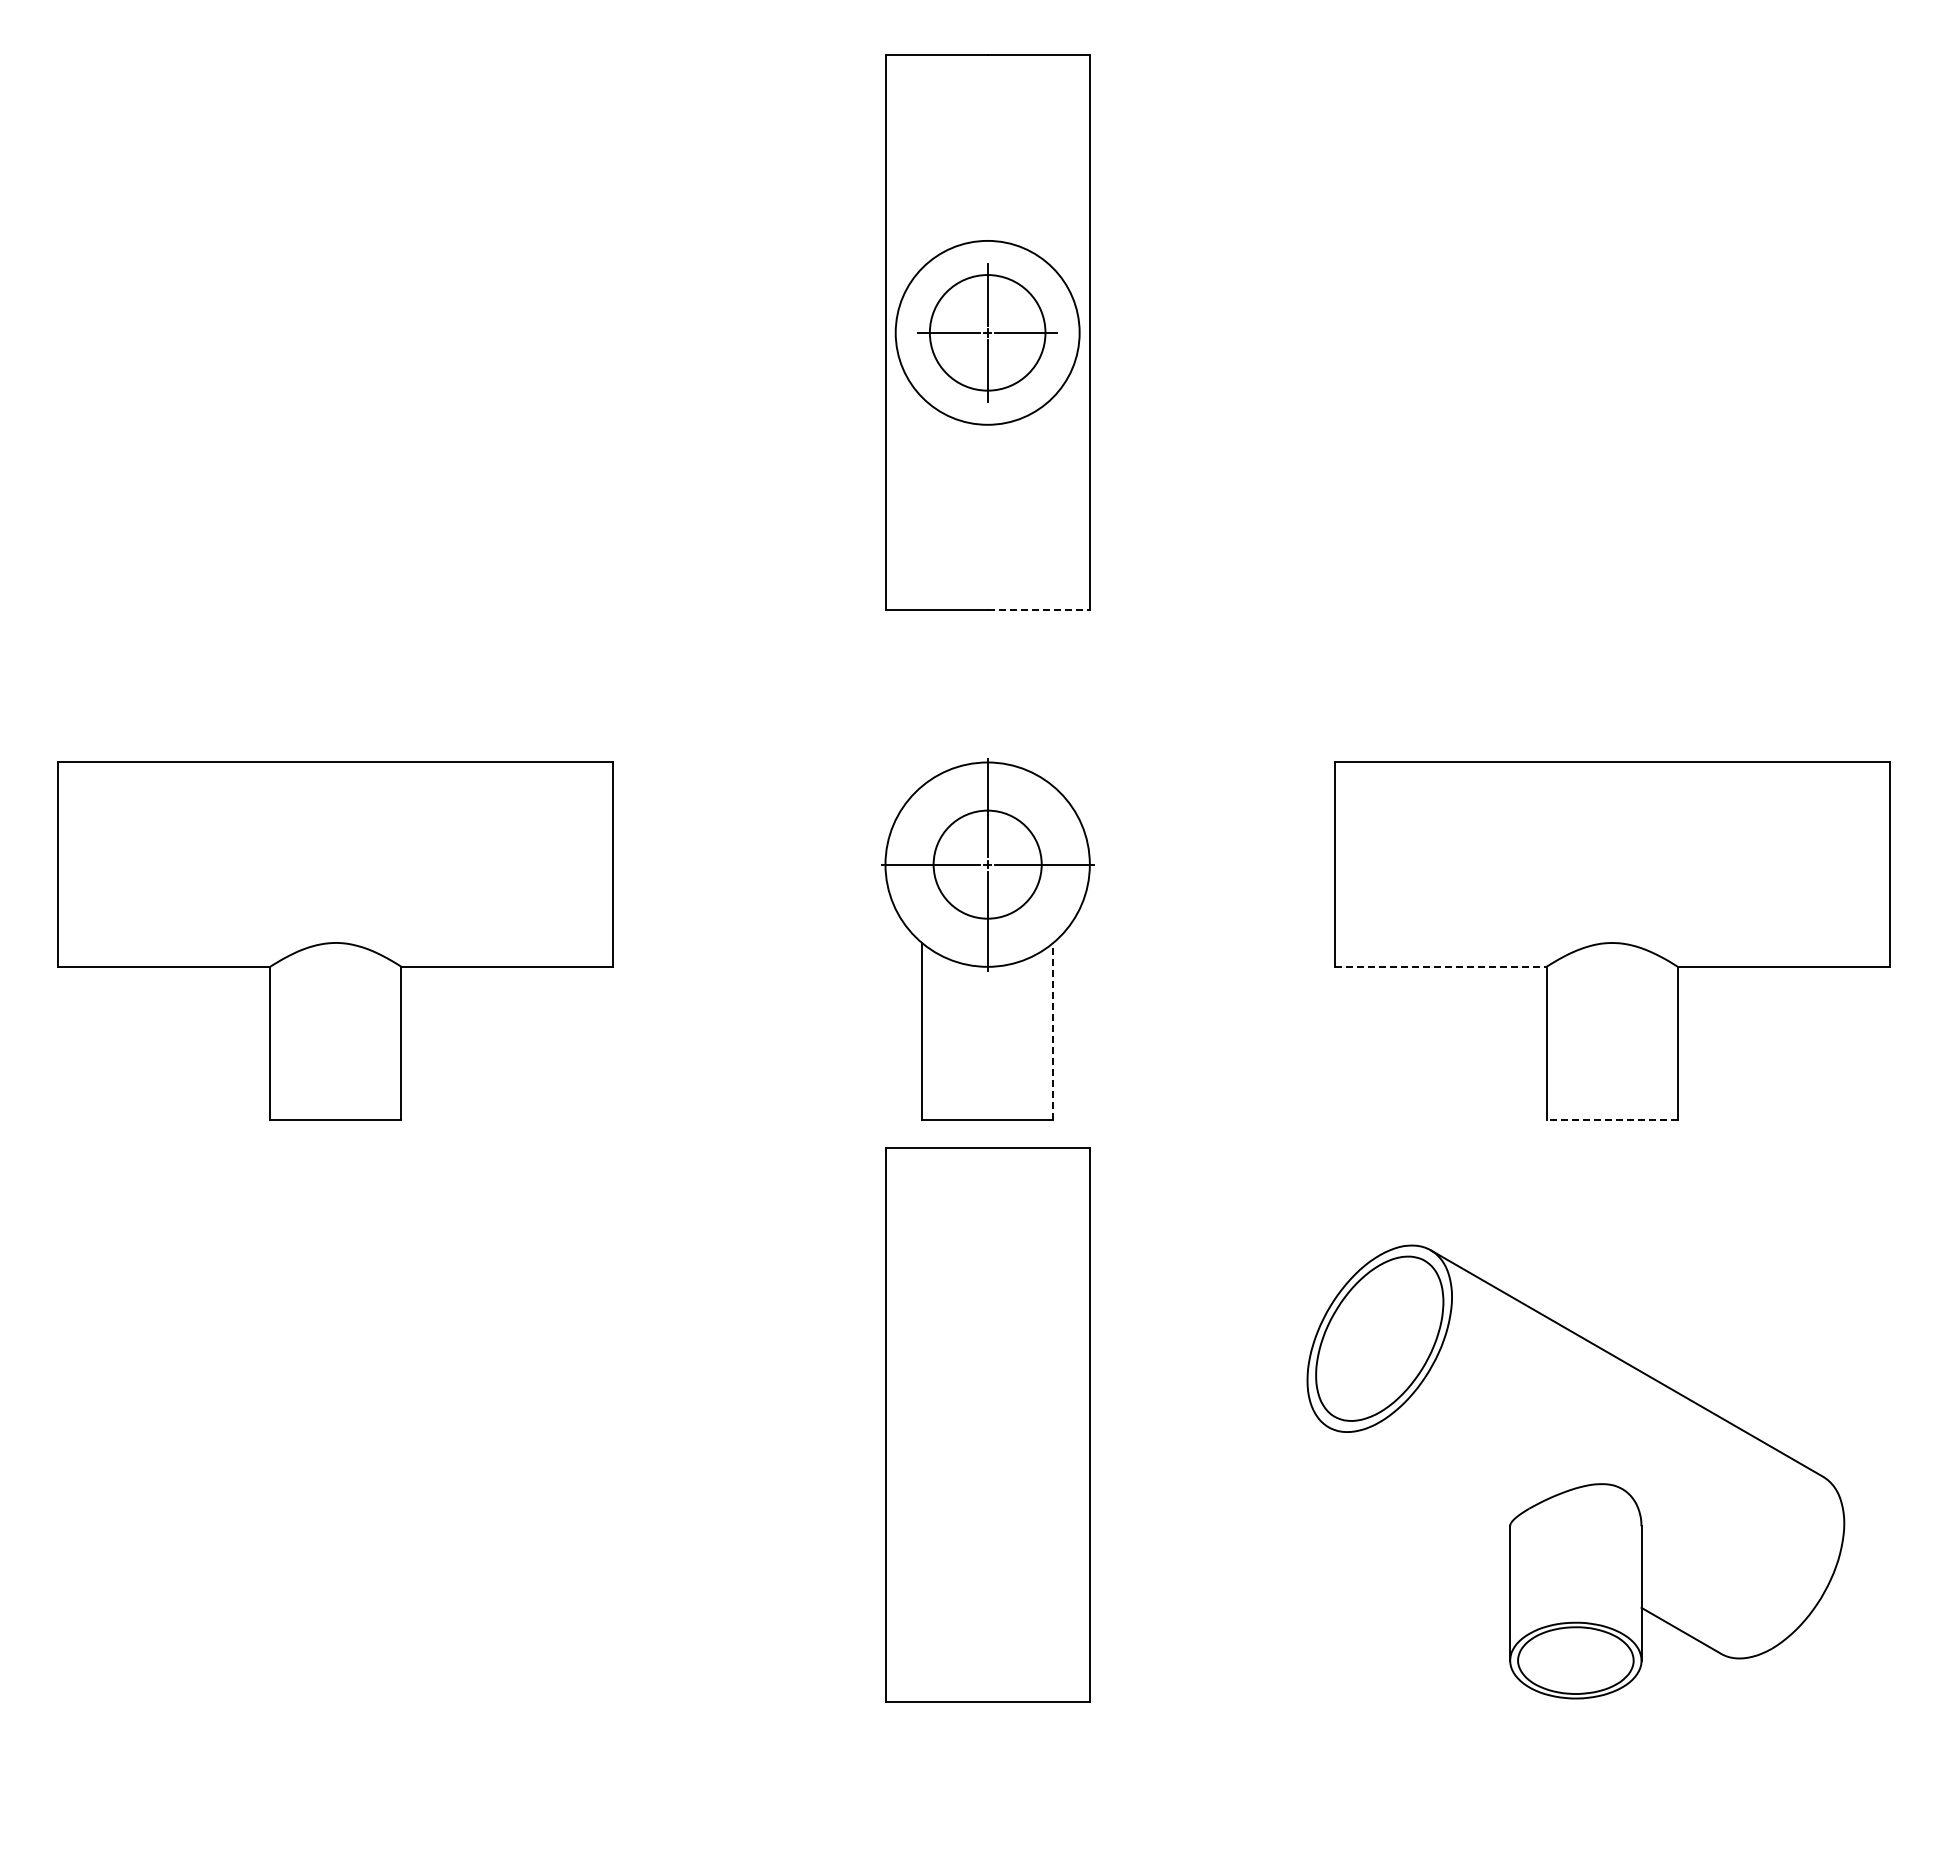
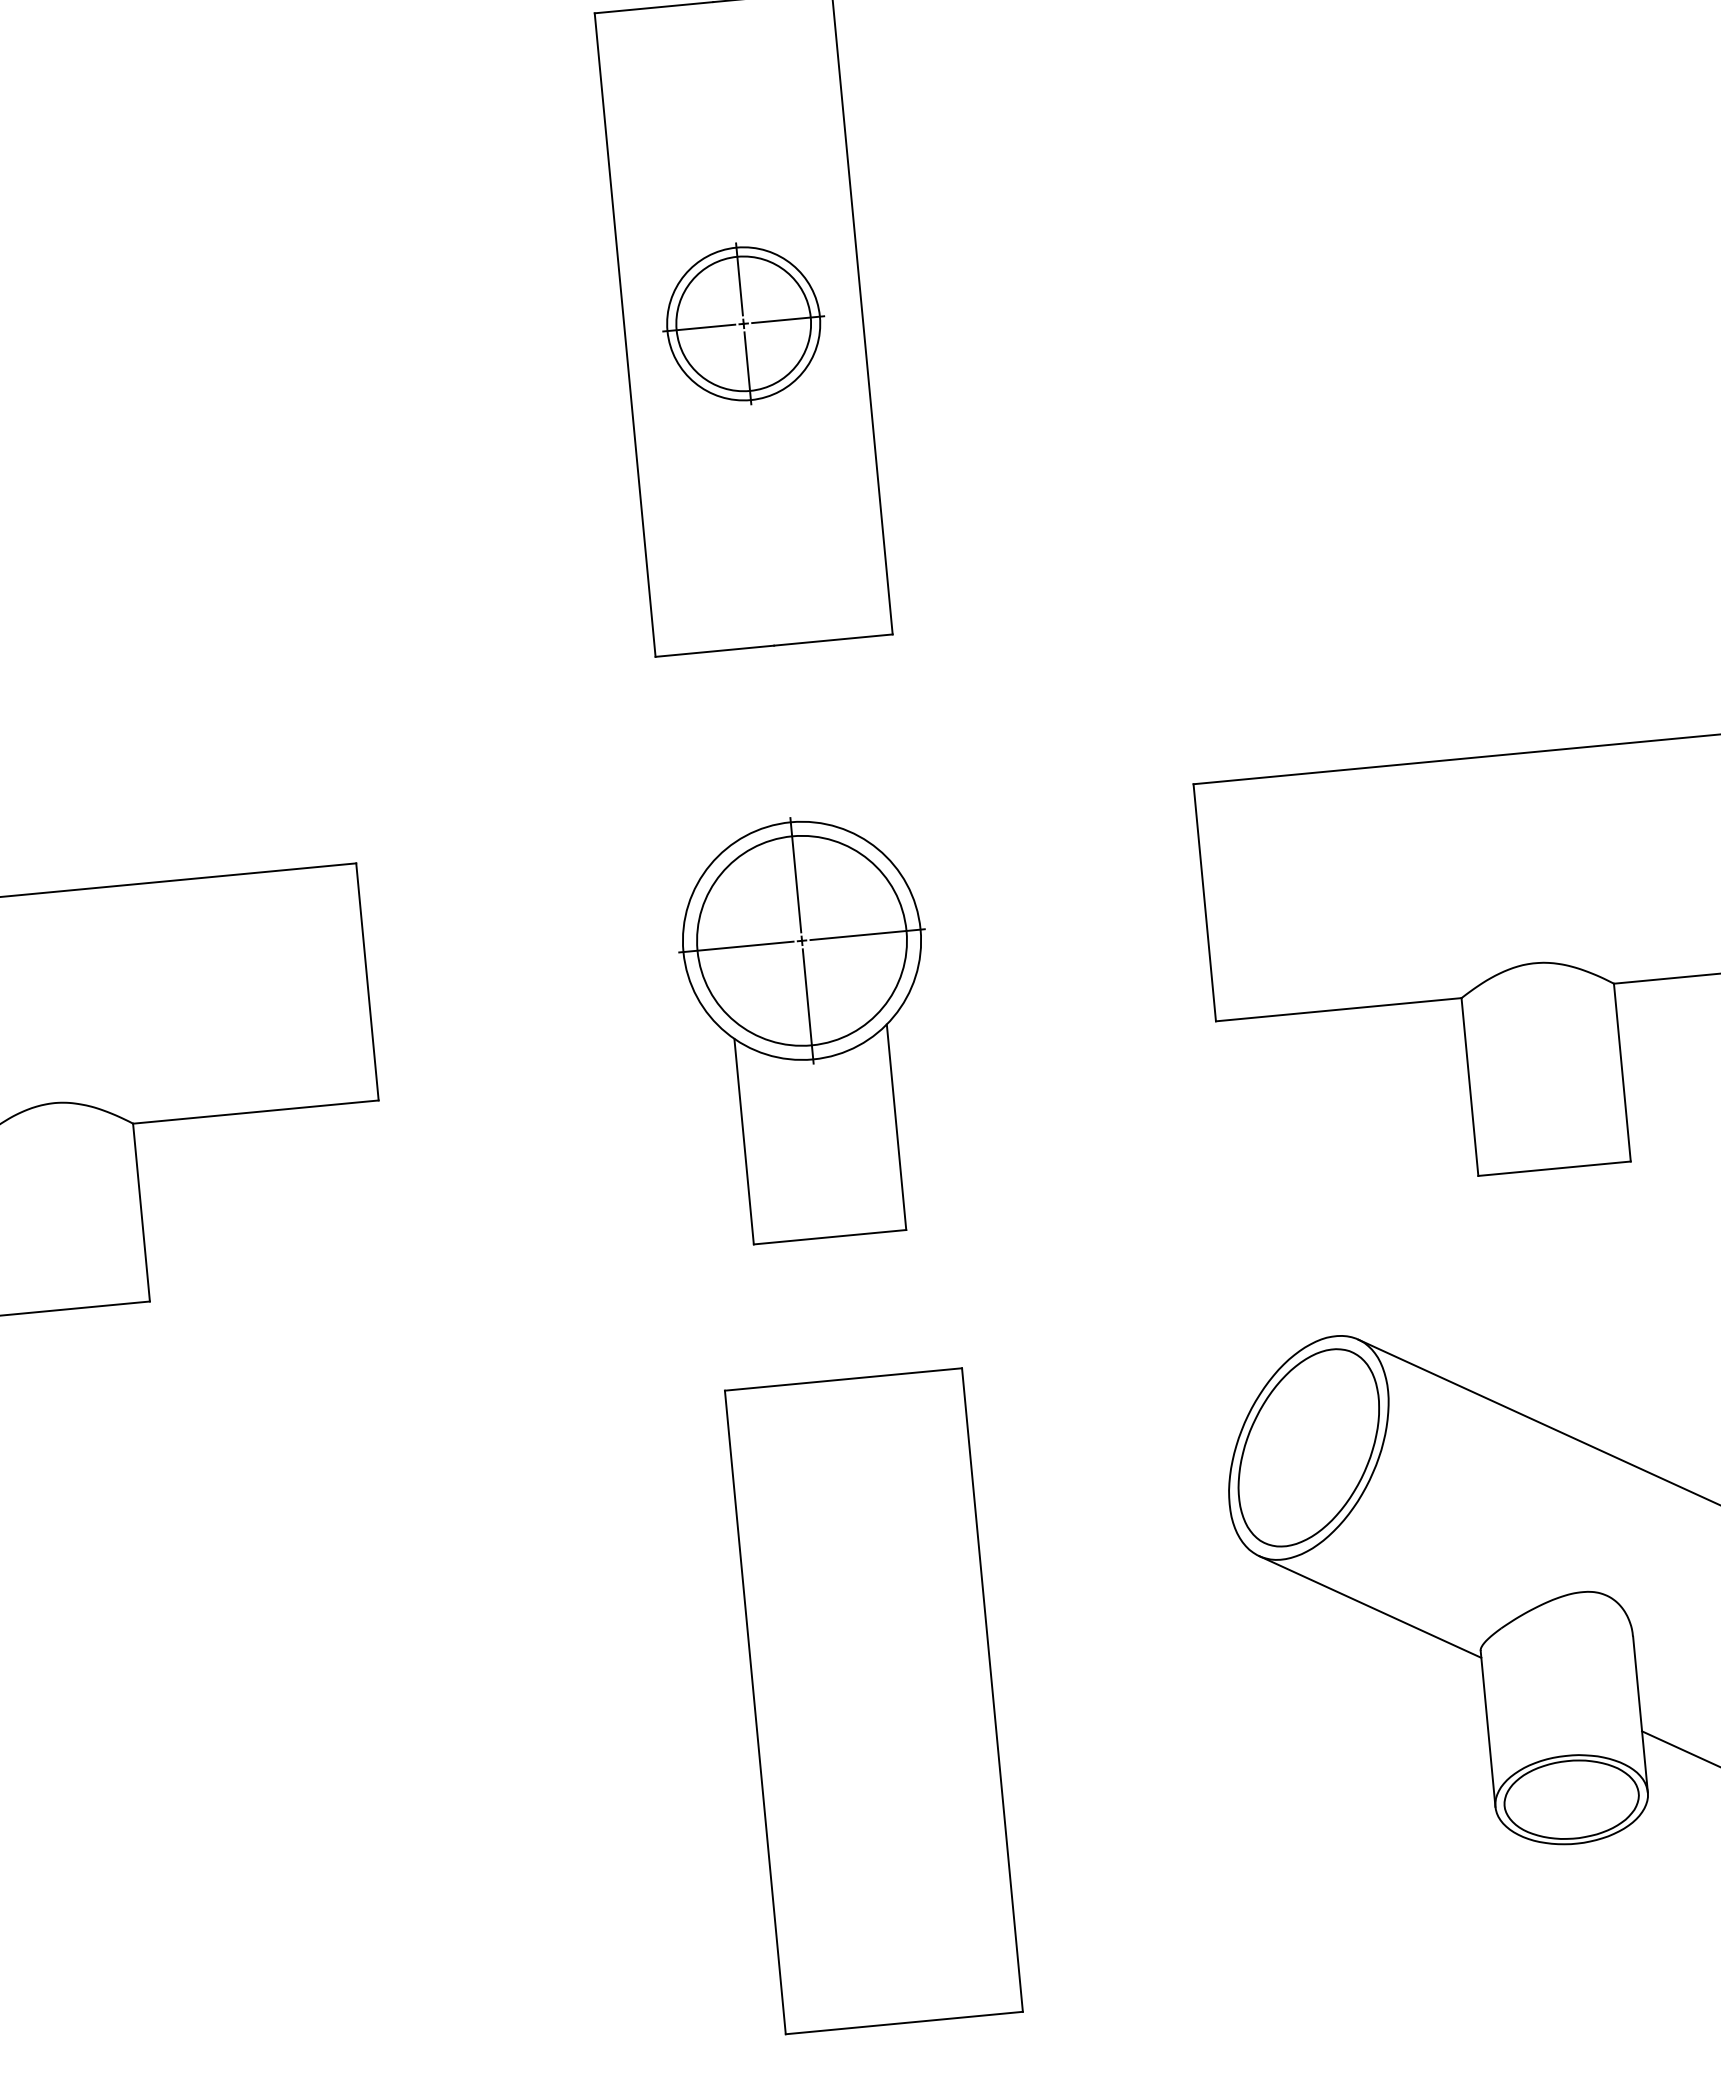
circle: (987, 332) -> (743, 323), size x0.71
line: (1039, 610) -> (834, 640), dashed -> solid
circle: (987, 864) -> (801, 940), size x1.67
line: (1440, 966) -> (1338, 1009), dashed -> solid
line: (1053, 1031) -> (896, 1127), dashed -> solid
line: (1612, 1120) -> (1554, 1169), dashed -> solid
part: (987, 1424) -> (873, 1700), moved
line: (1419, 1479) -> (1370, 1606), added

